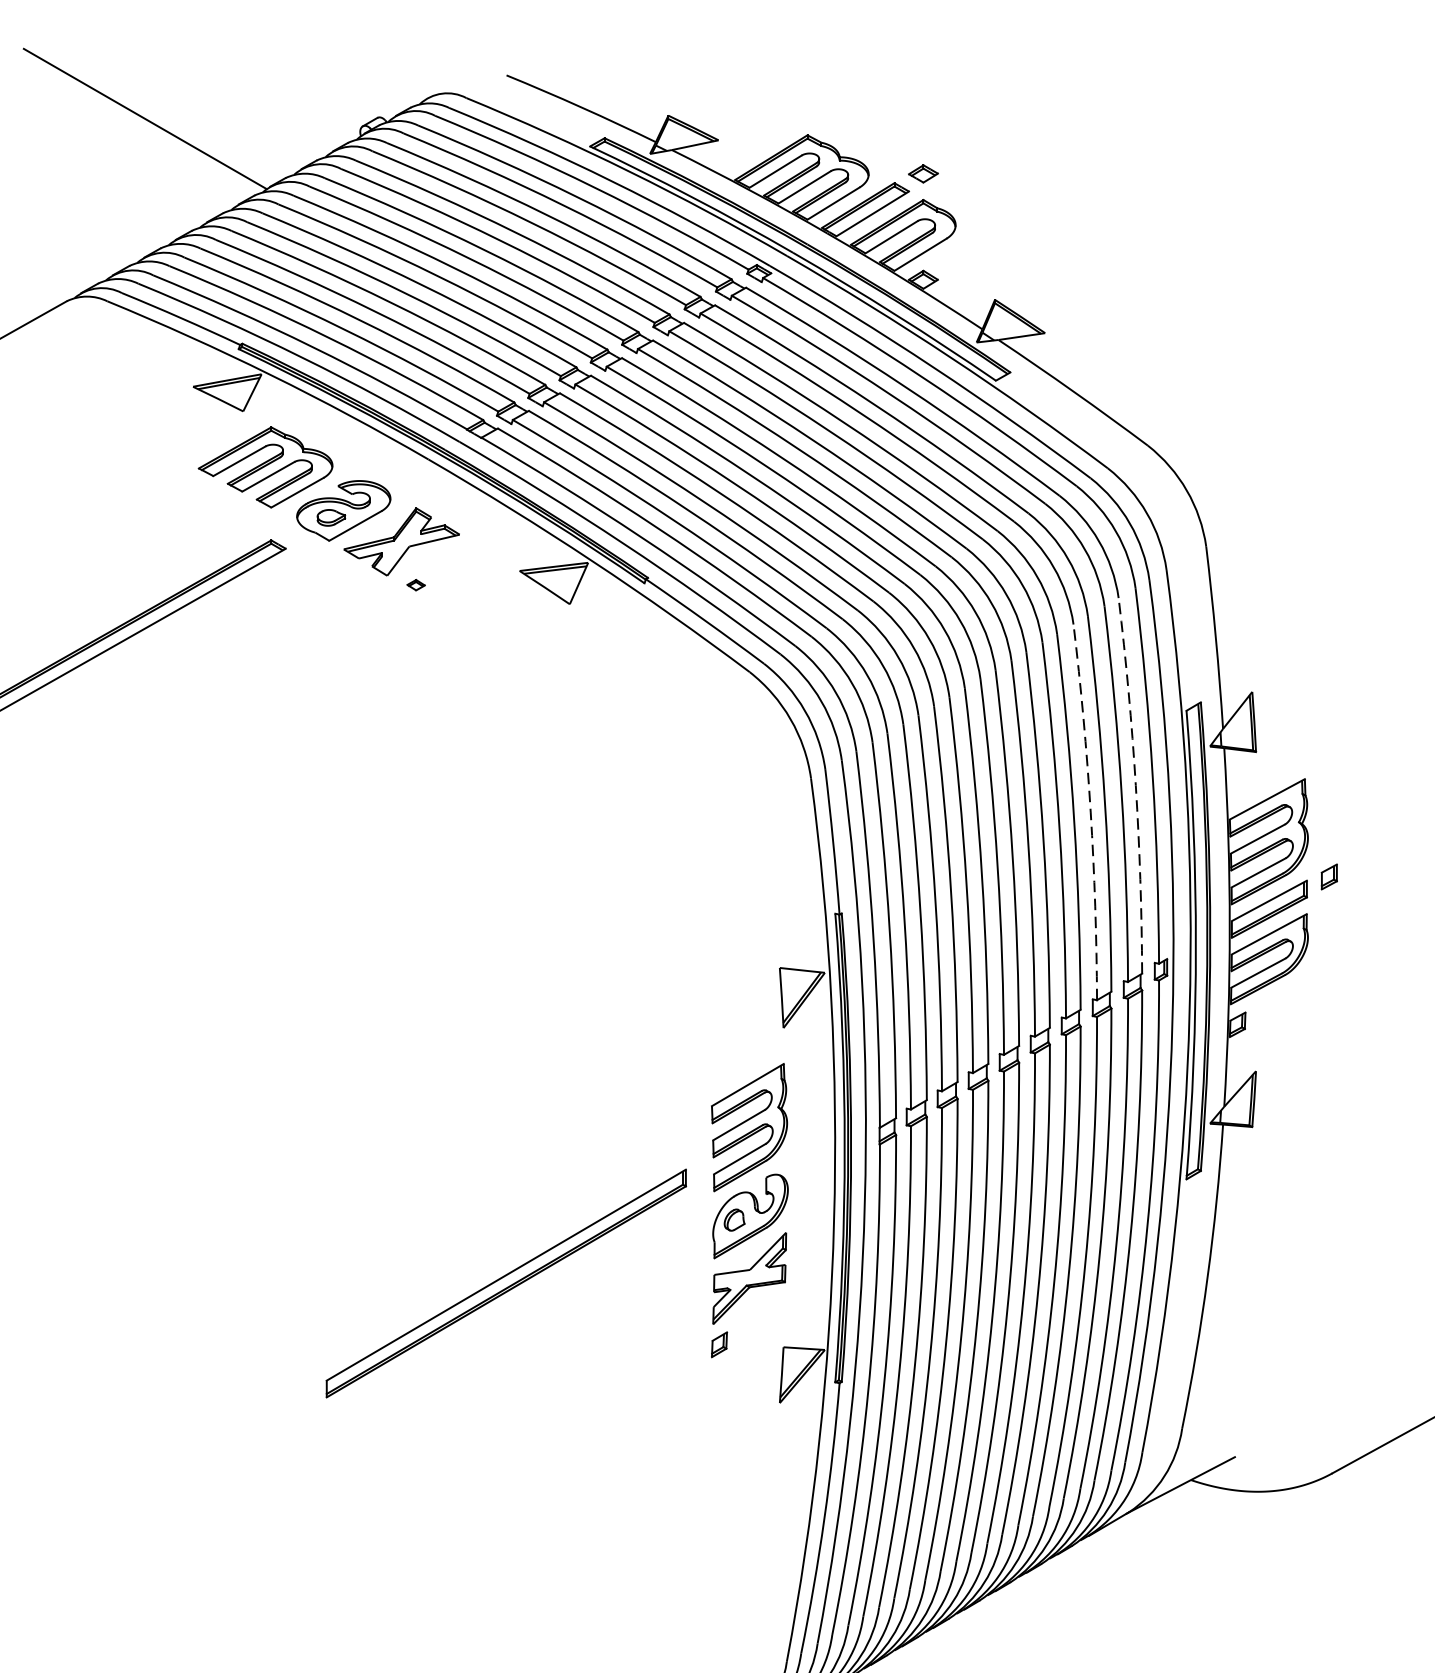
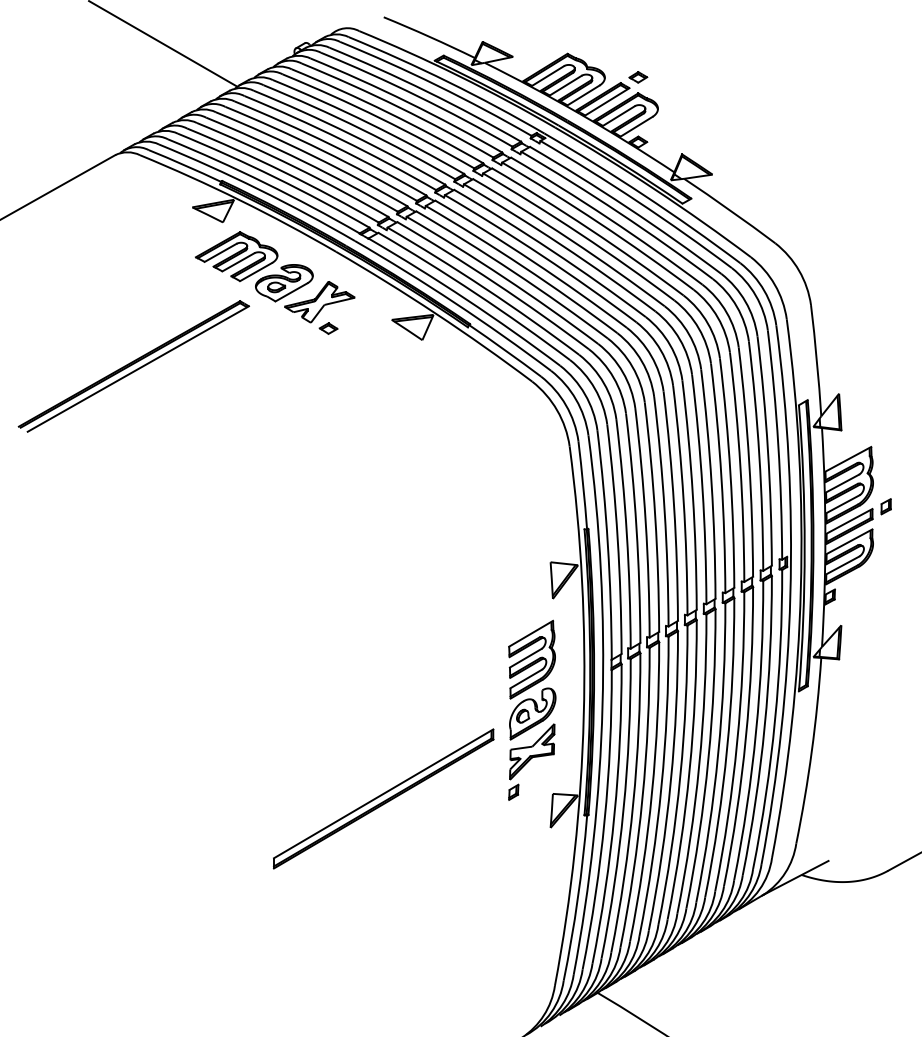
part: (416, 585) -> (328, 328), size x1.67
arc: (1136, 784) -> (768, 450), dashed -> solid
arc: (1090, 812) -> (740, 467), dashed -> solid
part: (506, 1282) -> (383, 798), moved

